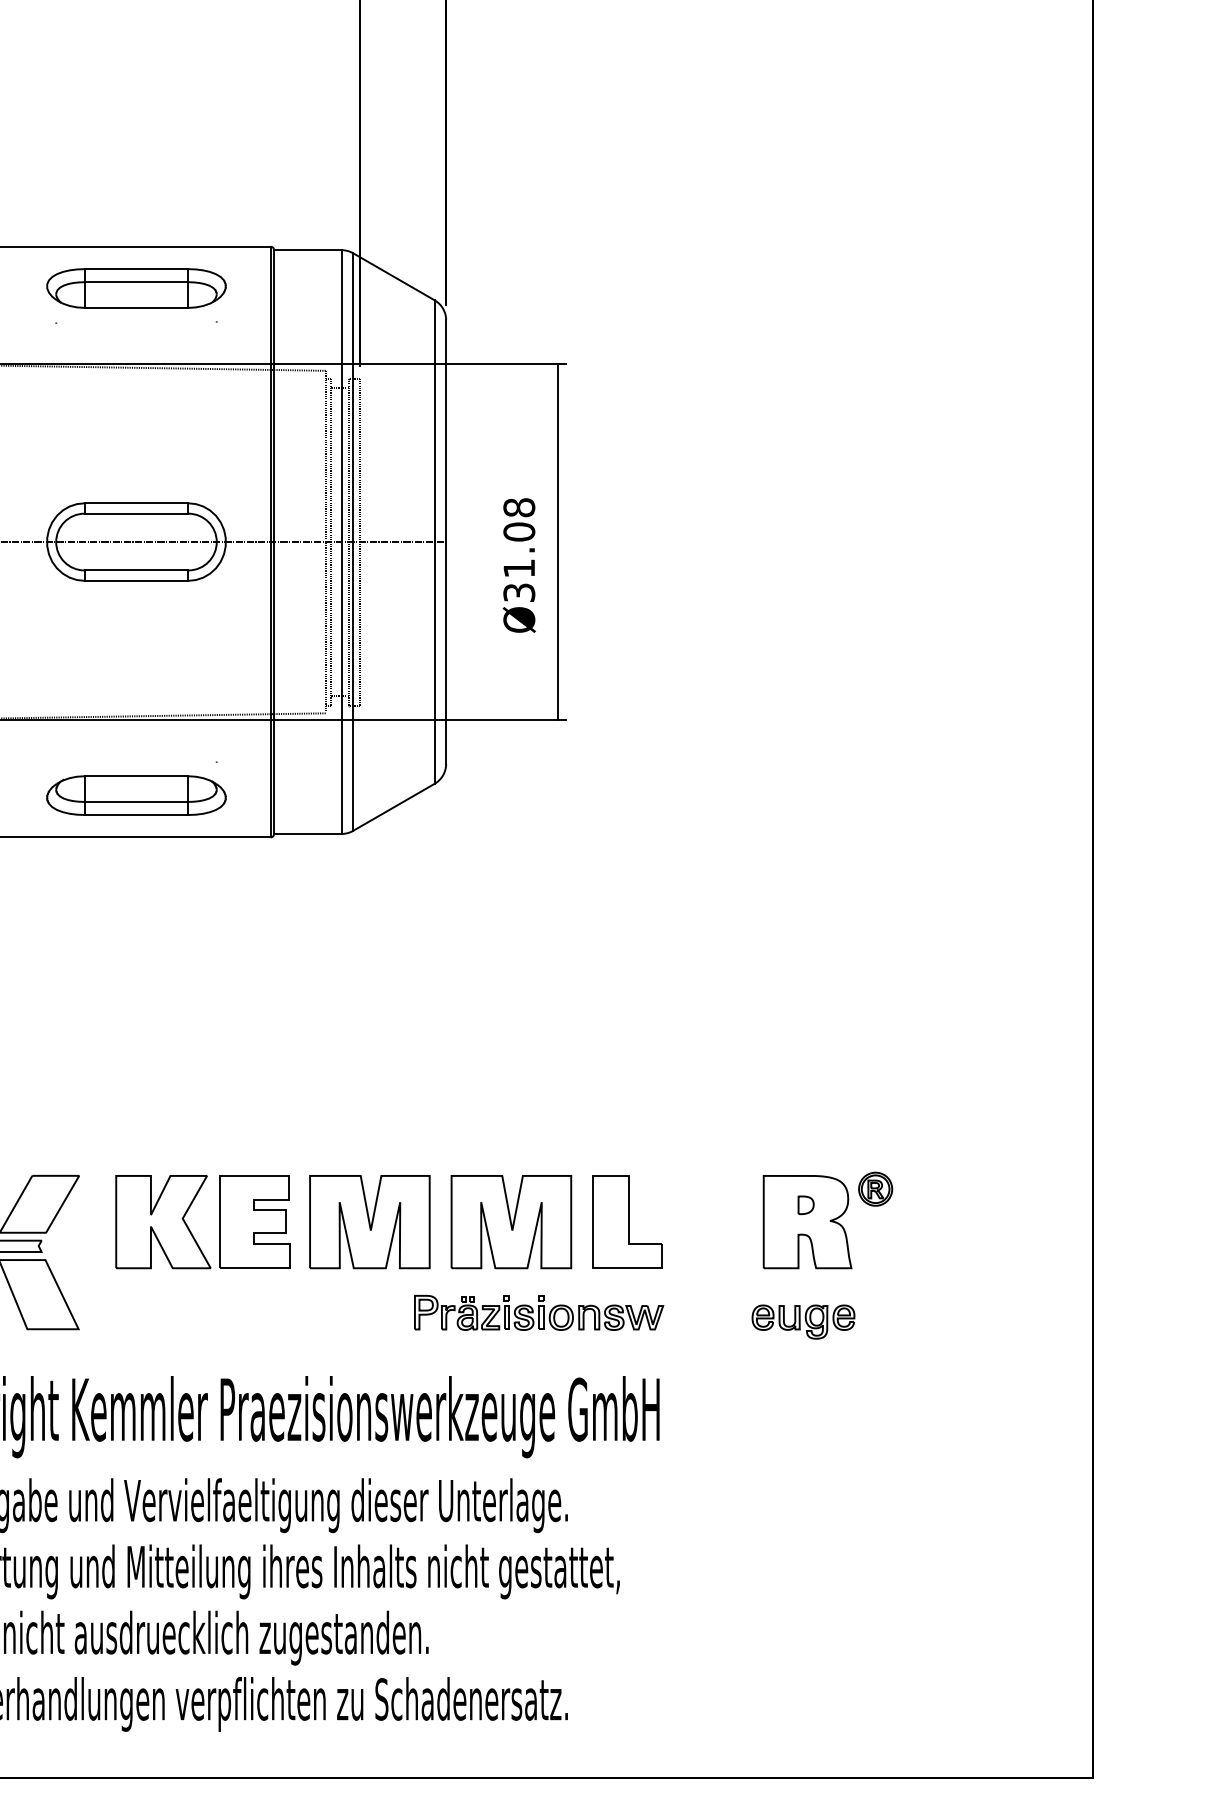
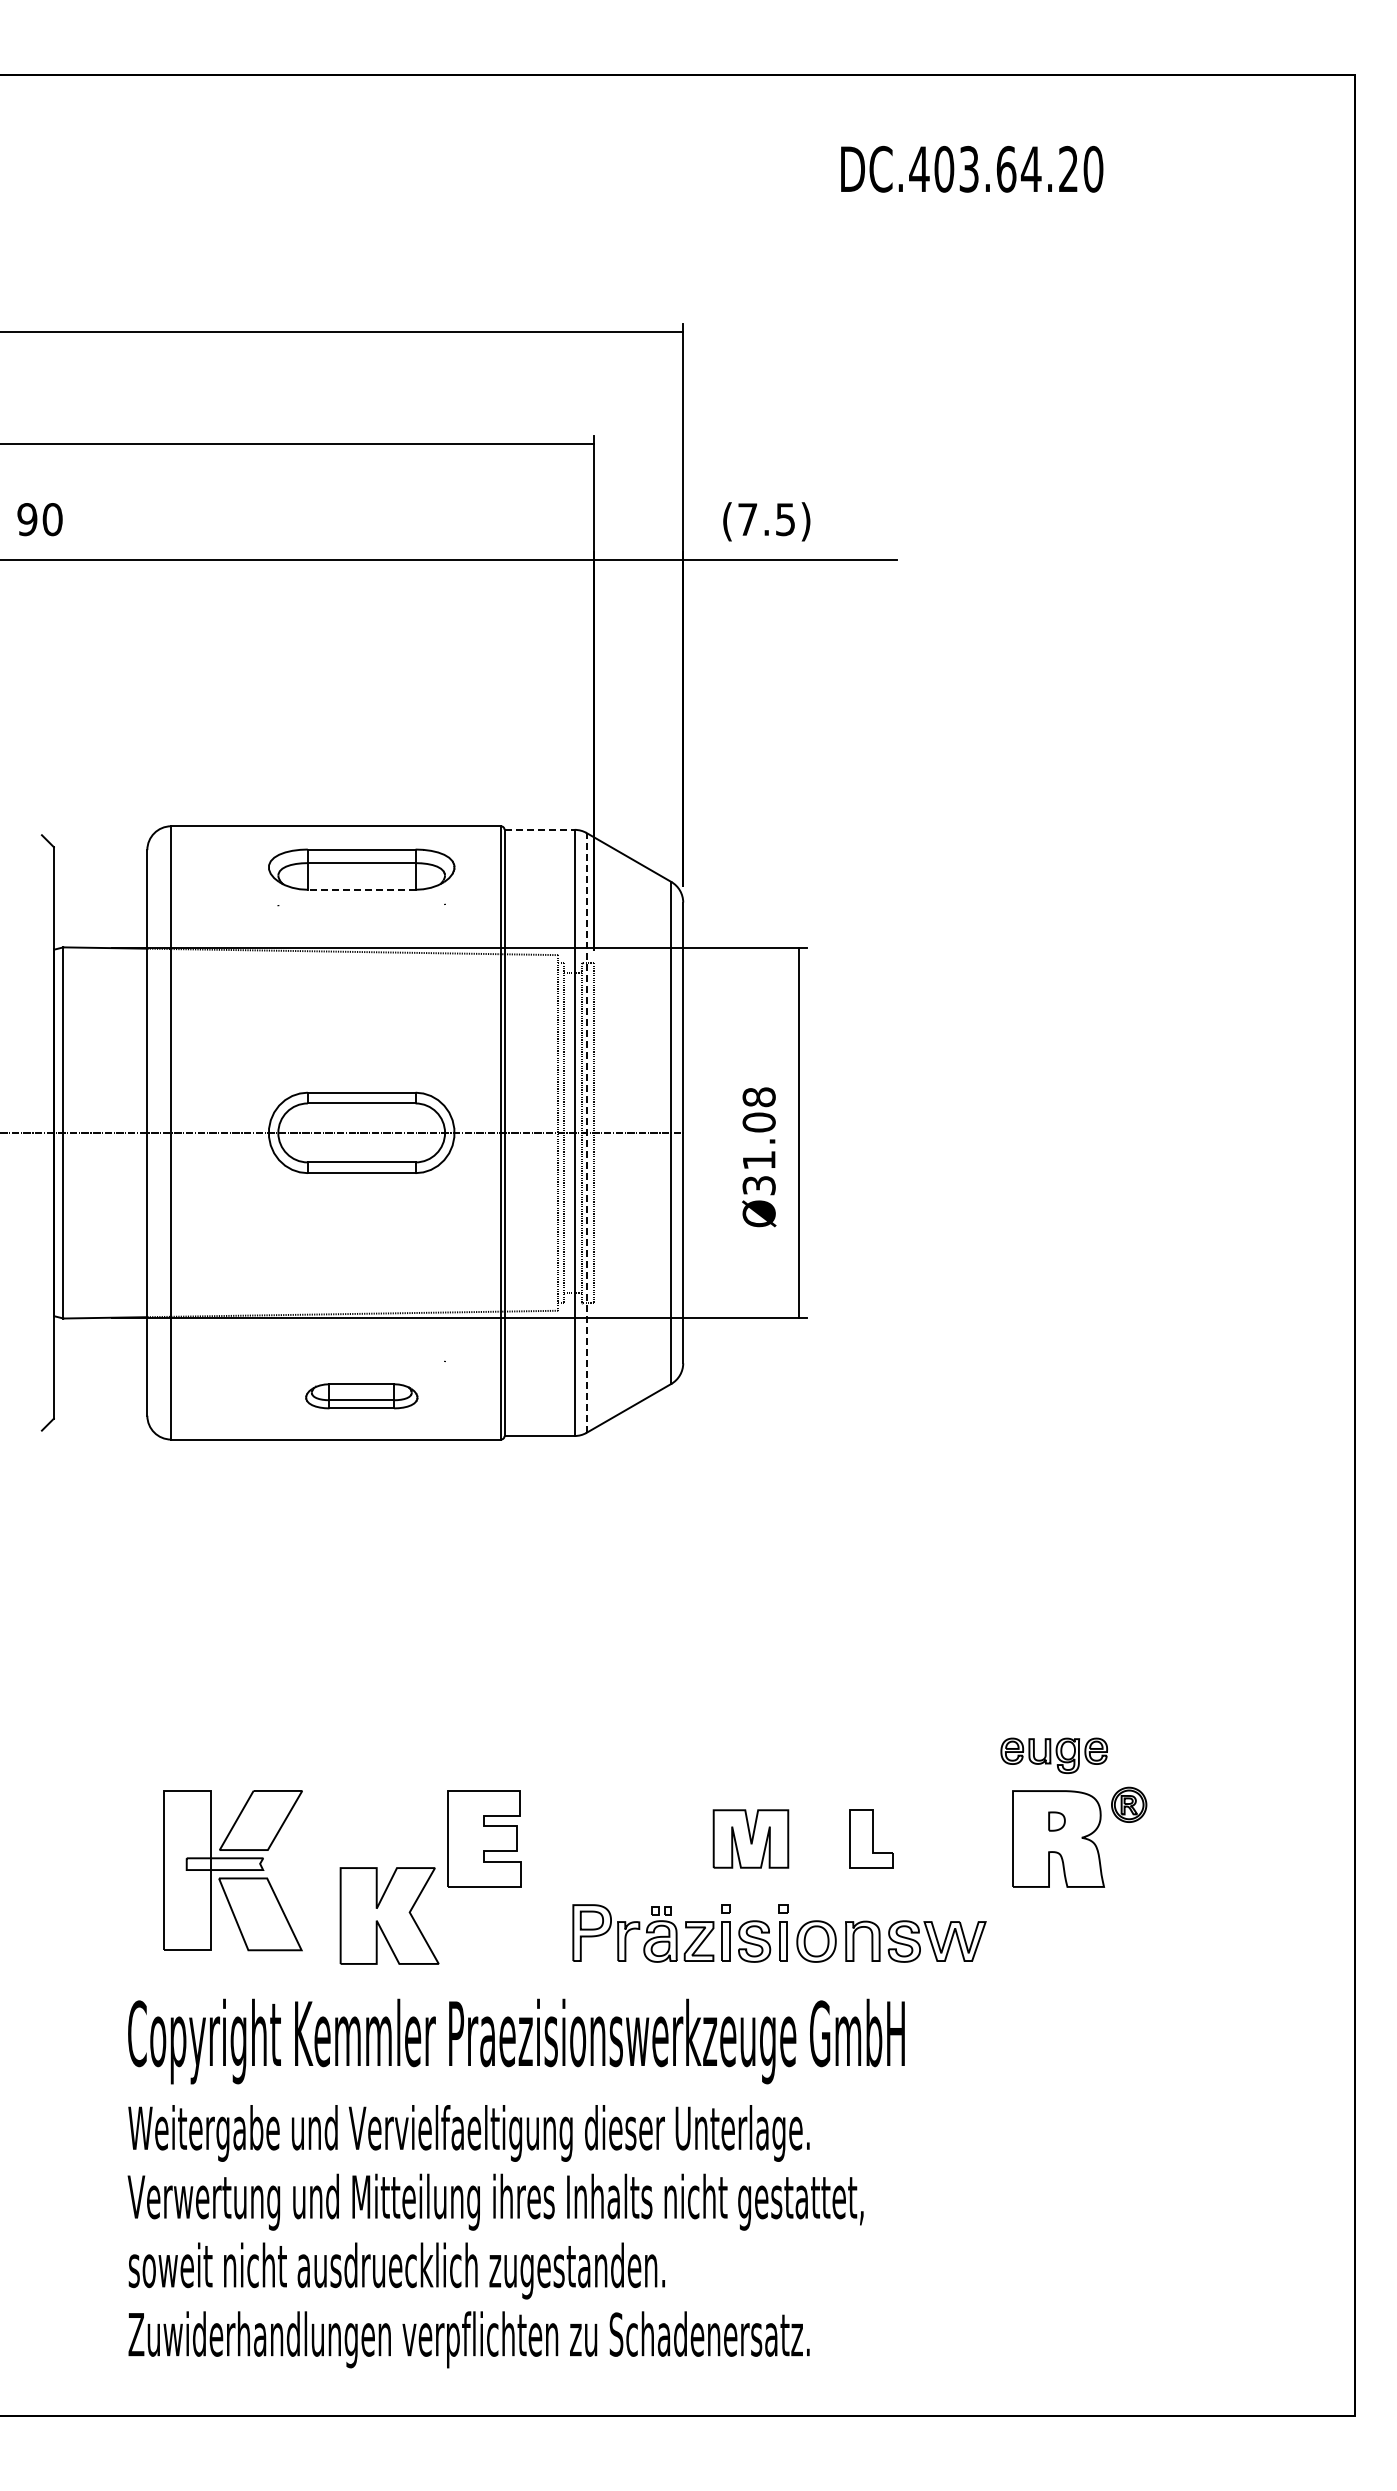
line: (308, 249) -> (540, 829), solid -> dashed
line: (136, 307) -> (361, 889), solid -> dashed
line: (352, 541) -> (586, 1132), solid -> dashed
part: (136, 795) -> (361, 1396), size x0.6
part: (163, 1221) -> (389, 1915), moved
part: (369, 1221) -> (603, 1838), removed
part: (510, 1221) -> (750, 1838), size x0.6
part: (627, 1221) -> (871, 1838), size x0.6
part: (538, 1312) -> (779, 1932), size x1.6
part: (803, 1321) -> (1054, 1755), moved

